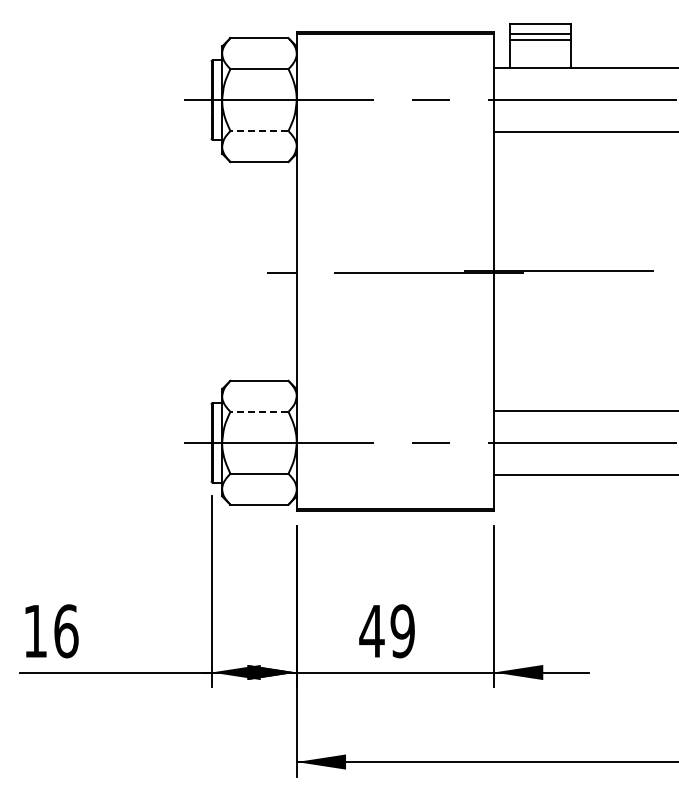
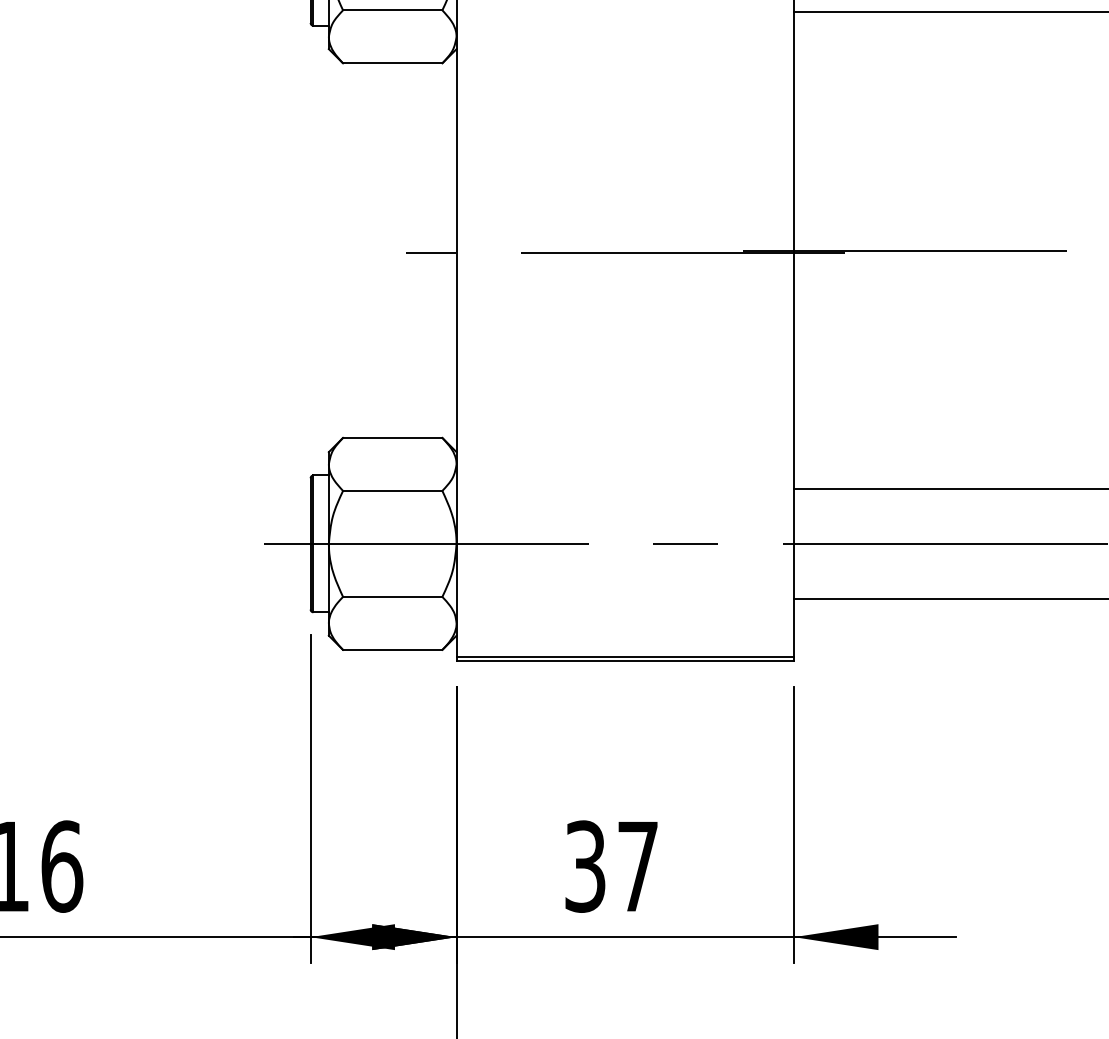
line: (258, 131) -> (391, 11), dashed -> solid
line: (258, 411) -> (391, 490), dashed -> solid
text: (386, 631) -> (610, 866), 49 -> 37

